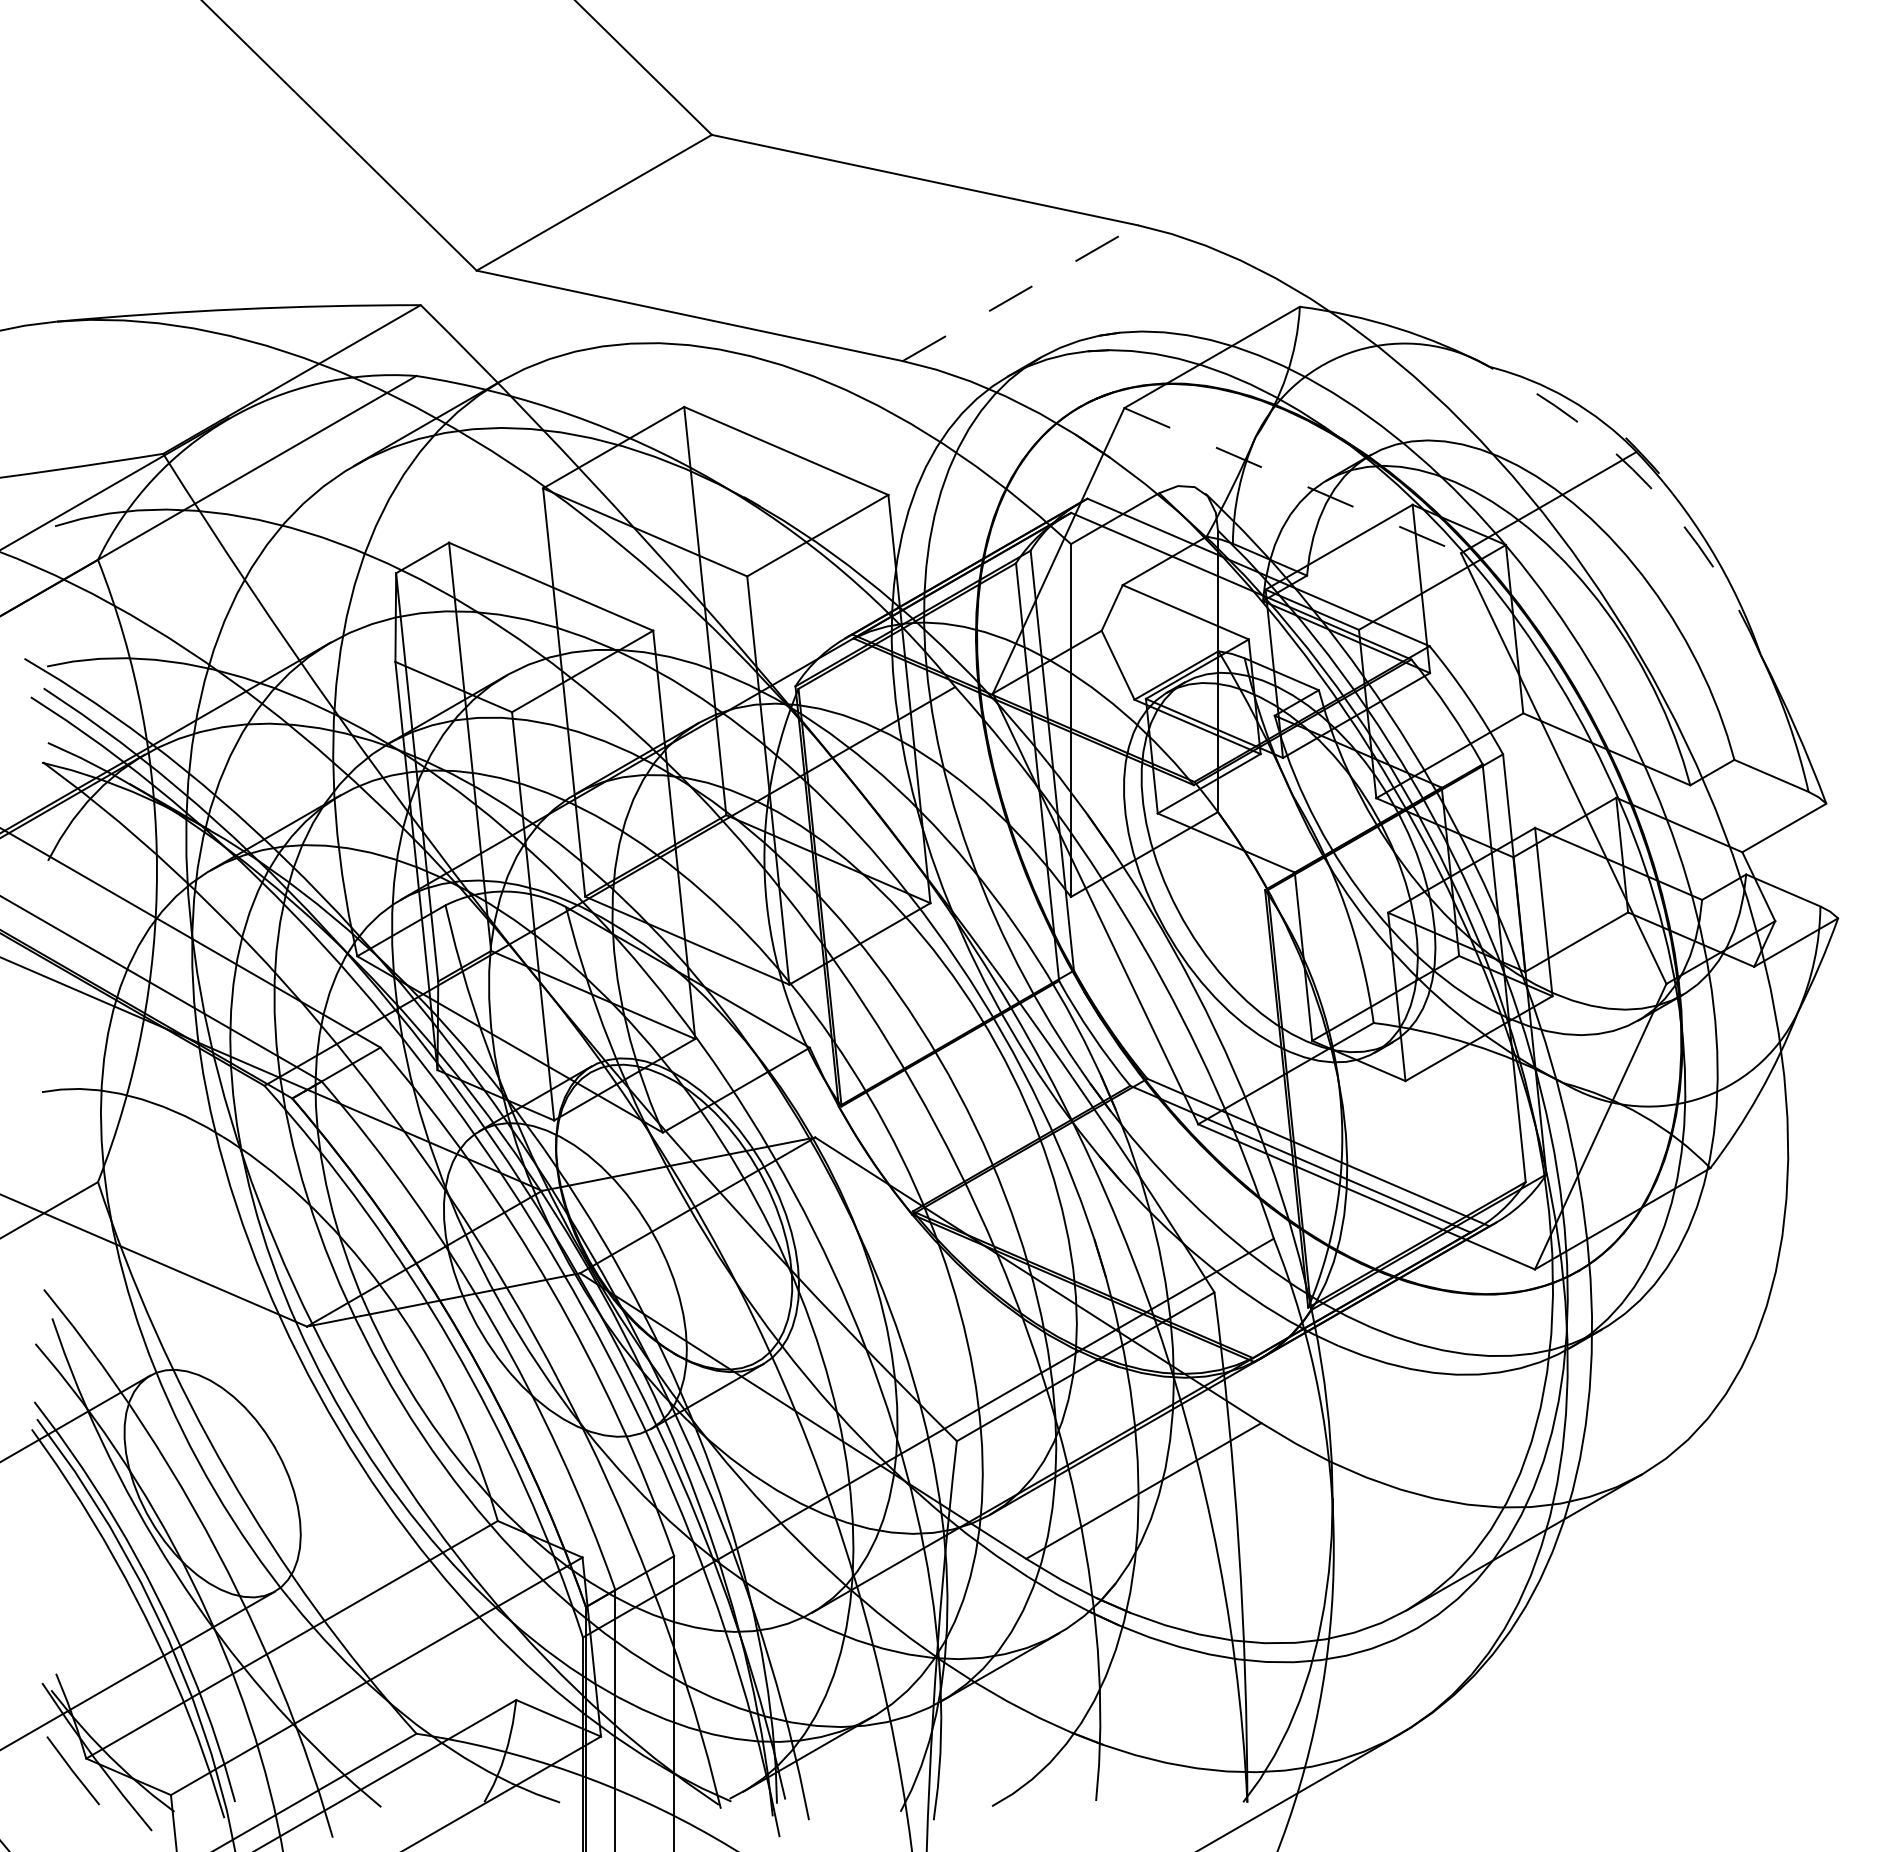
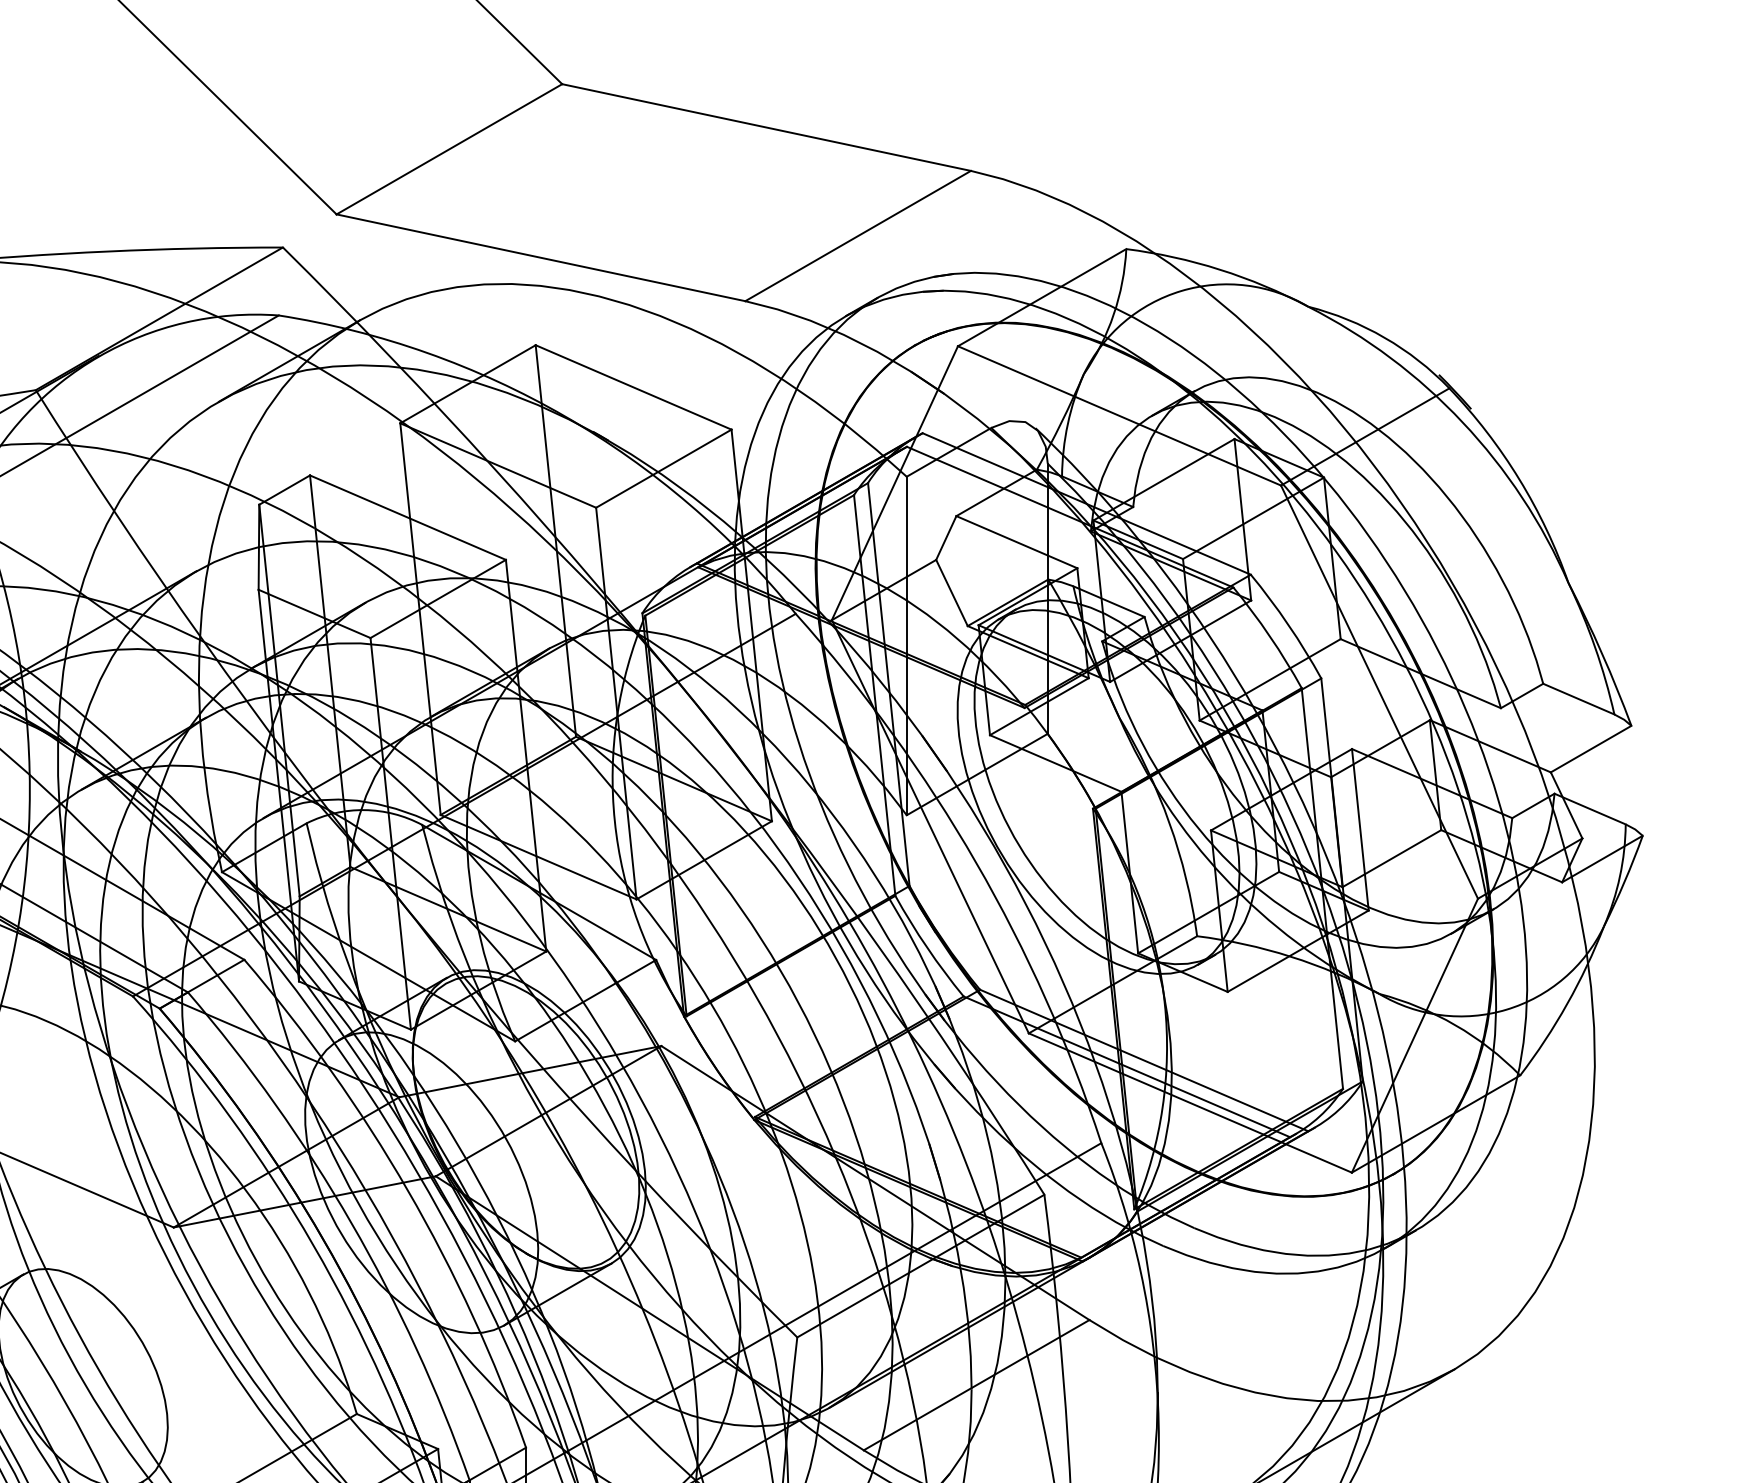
line: (1020, 293) -> (858, 236), dashed -> solid
line: (1293, 480) -> (1120, 415), dashed -> solid
arc: (1650, 487) -> (1462, 422), dashed -> solid

